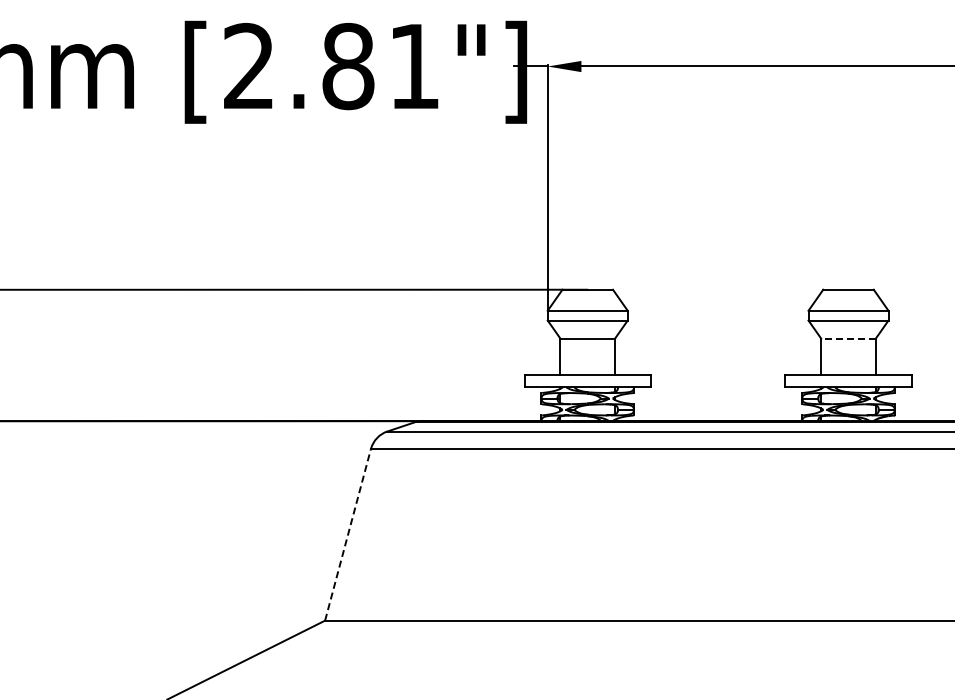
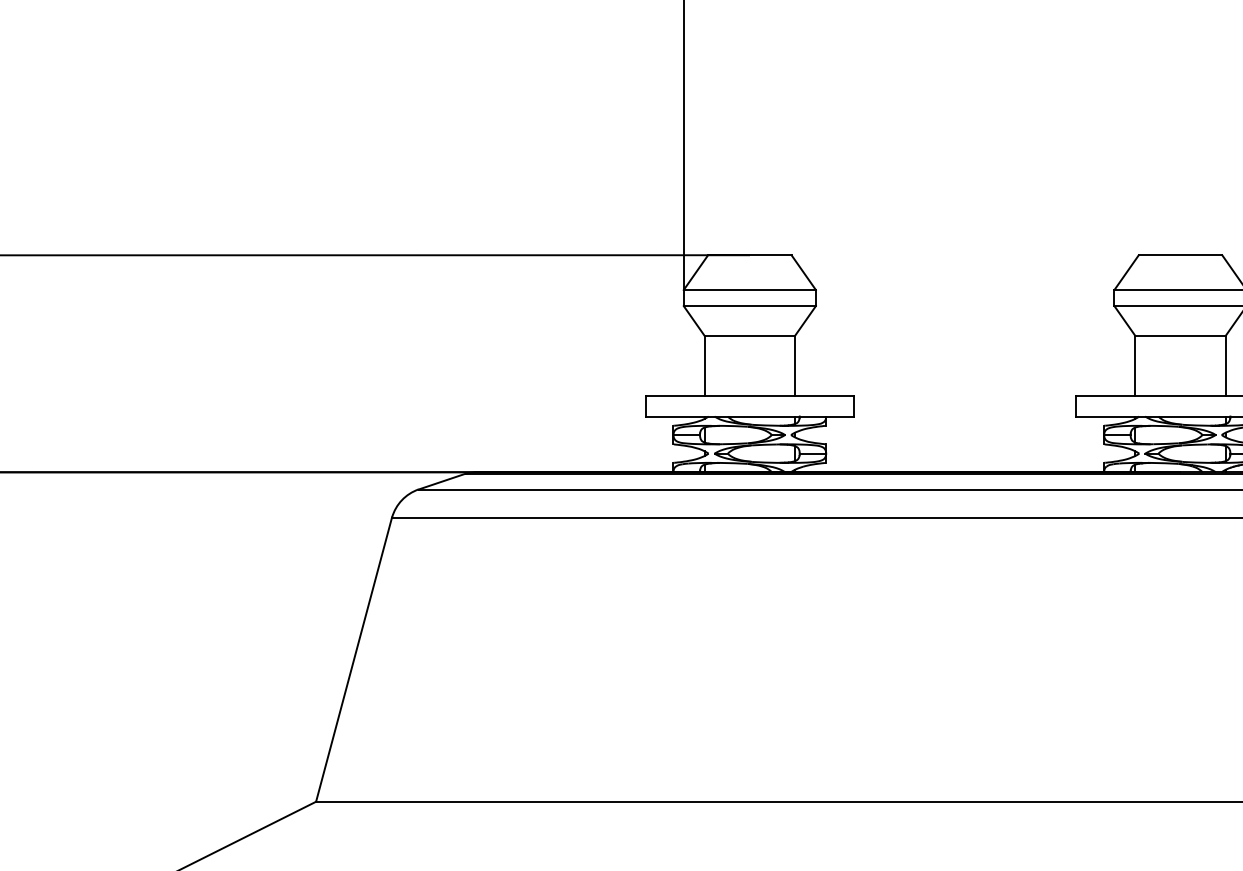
line: (848, 338) -> (1180, 335), dashed -> solid
line: (348, 534) -> (354, 659), dashed -> solid

